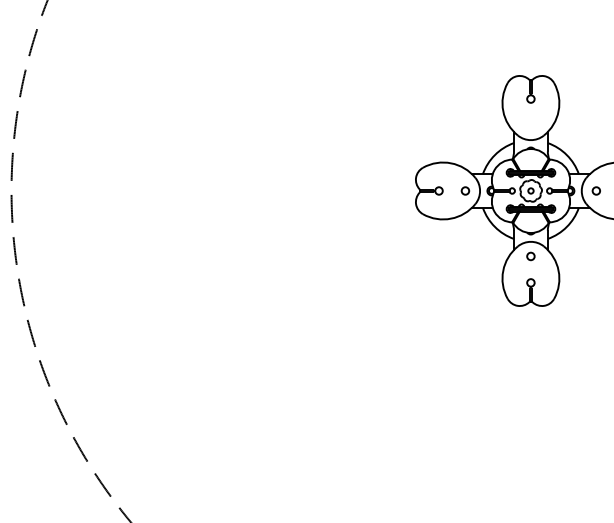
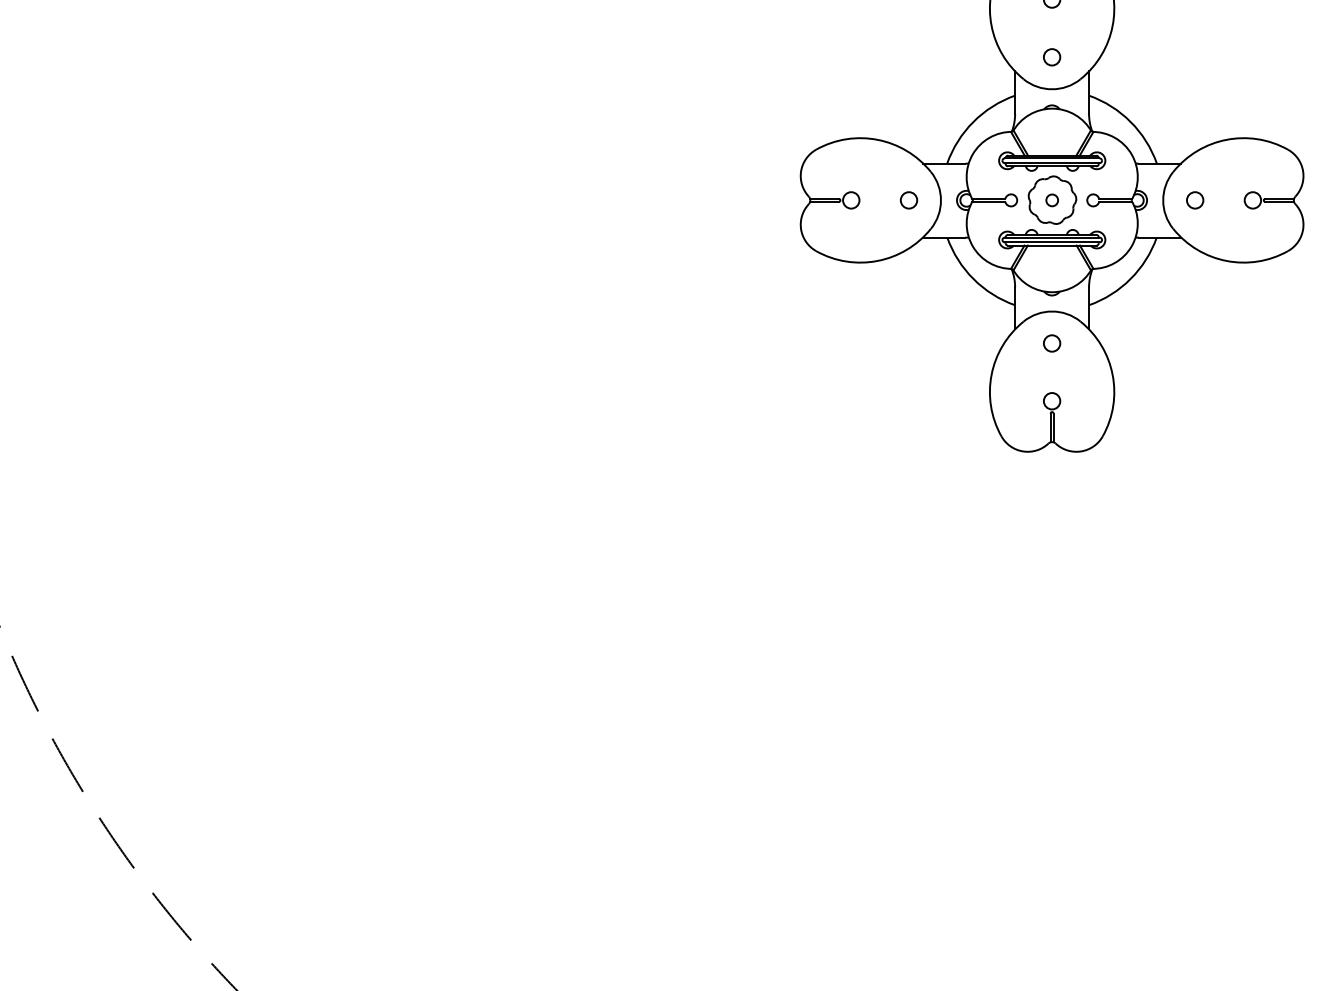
circle: (530, 125) -> (1051, 57), added

